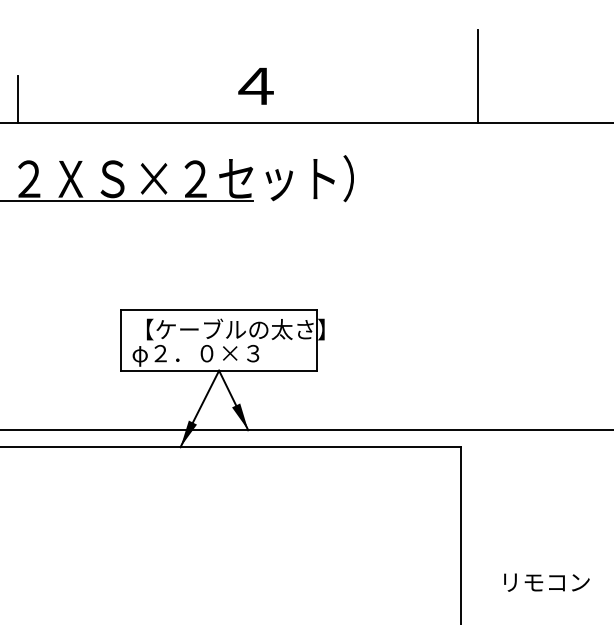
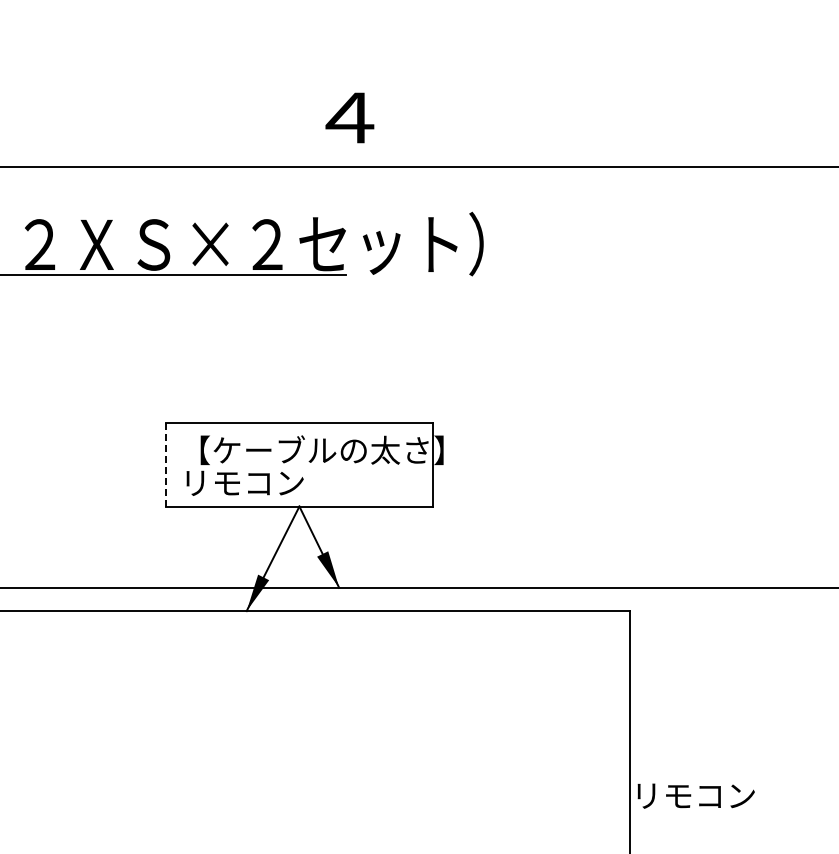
line: (478, 76) -> (653, 104), removed
line: (17, 99) -> (24, 135), removed
line: (121, 339) -> (165, 464), solid -> dashed
text: (195, 355) -> (267, 485), φ２．０×３ -> リモコン
text: (546, 582) -> (695, 795), moved

